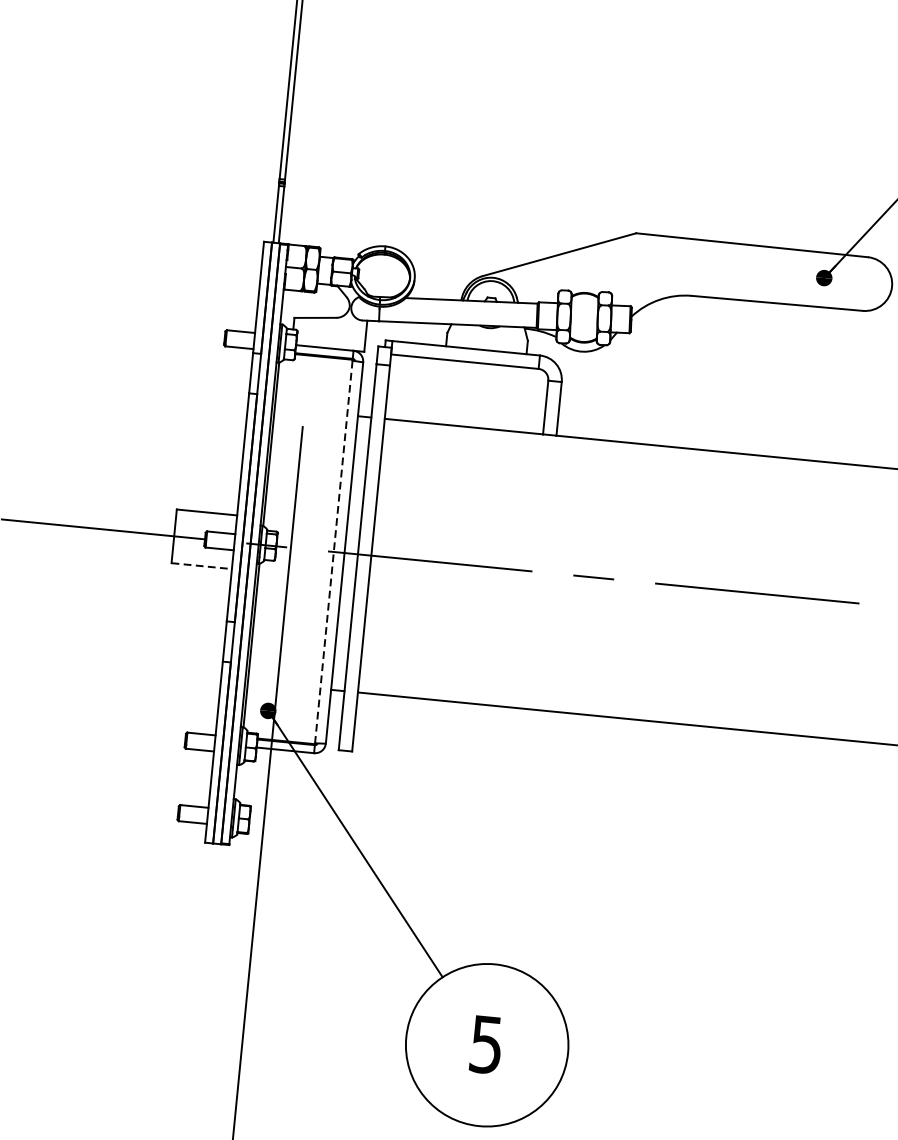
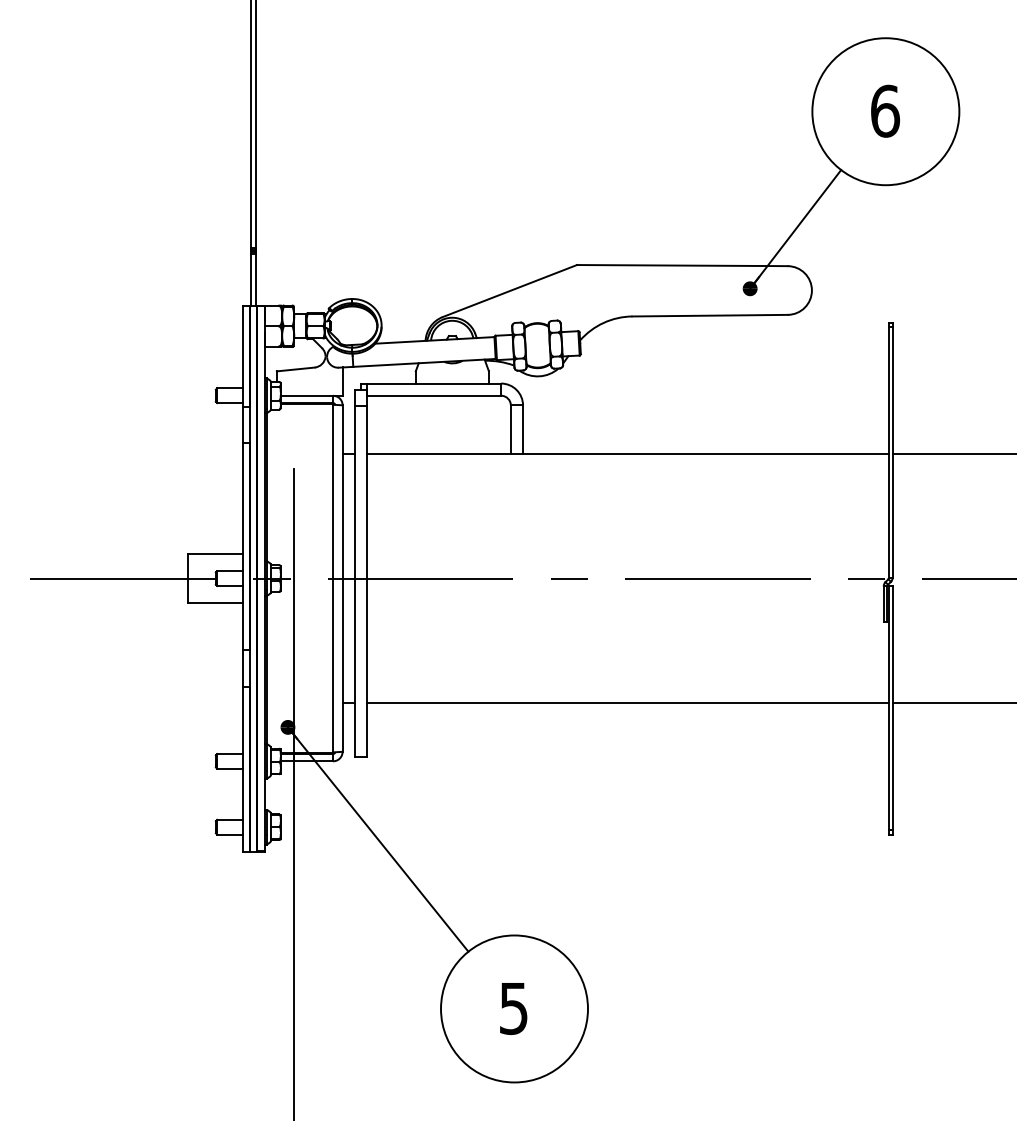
line: (333, 551) -> (332, 578), dashed -> solid
line: (202, 565) -> (215, 602), dashed -> solid

